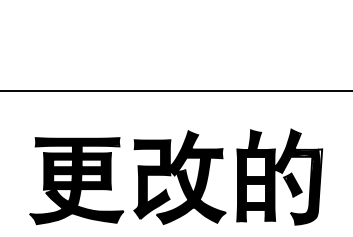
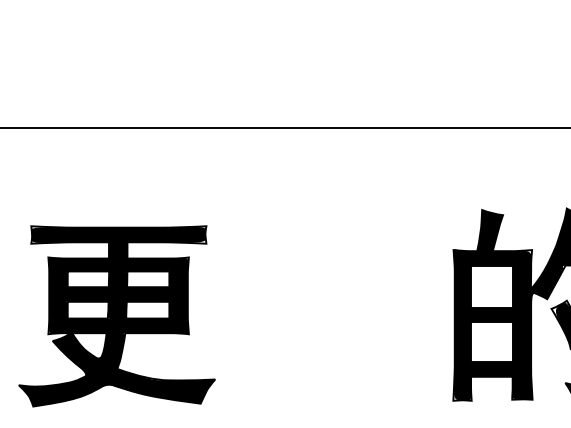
part: (179, 177) -> (332, 308), removed

